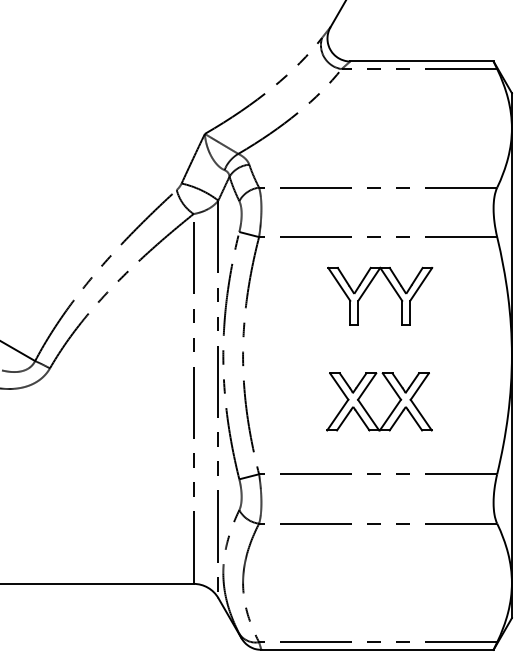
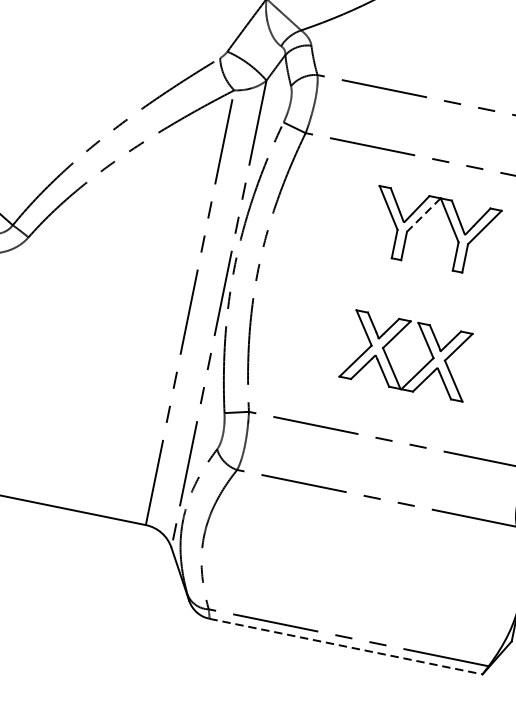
line: (369, 284) -> (424, 215), solid -> dashed
line: (377, 649) -> (346, 646), solid -> dashed

